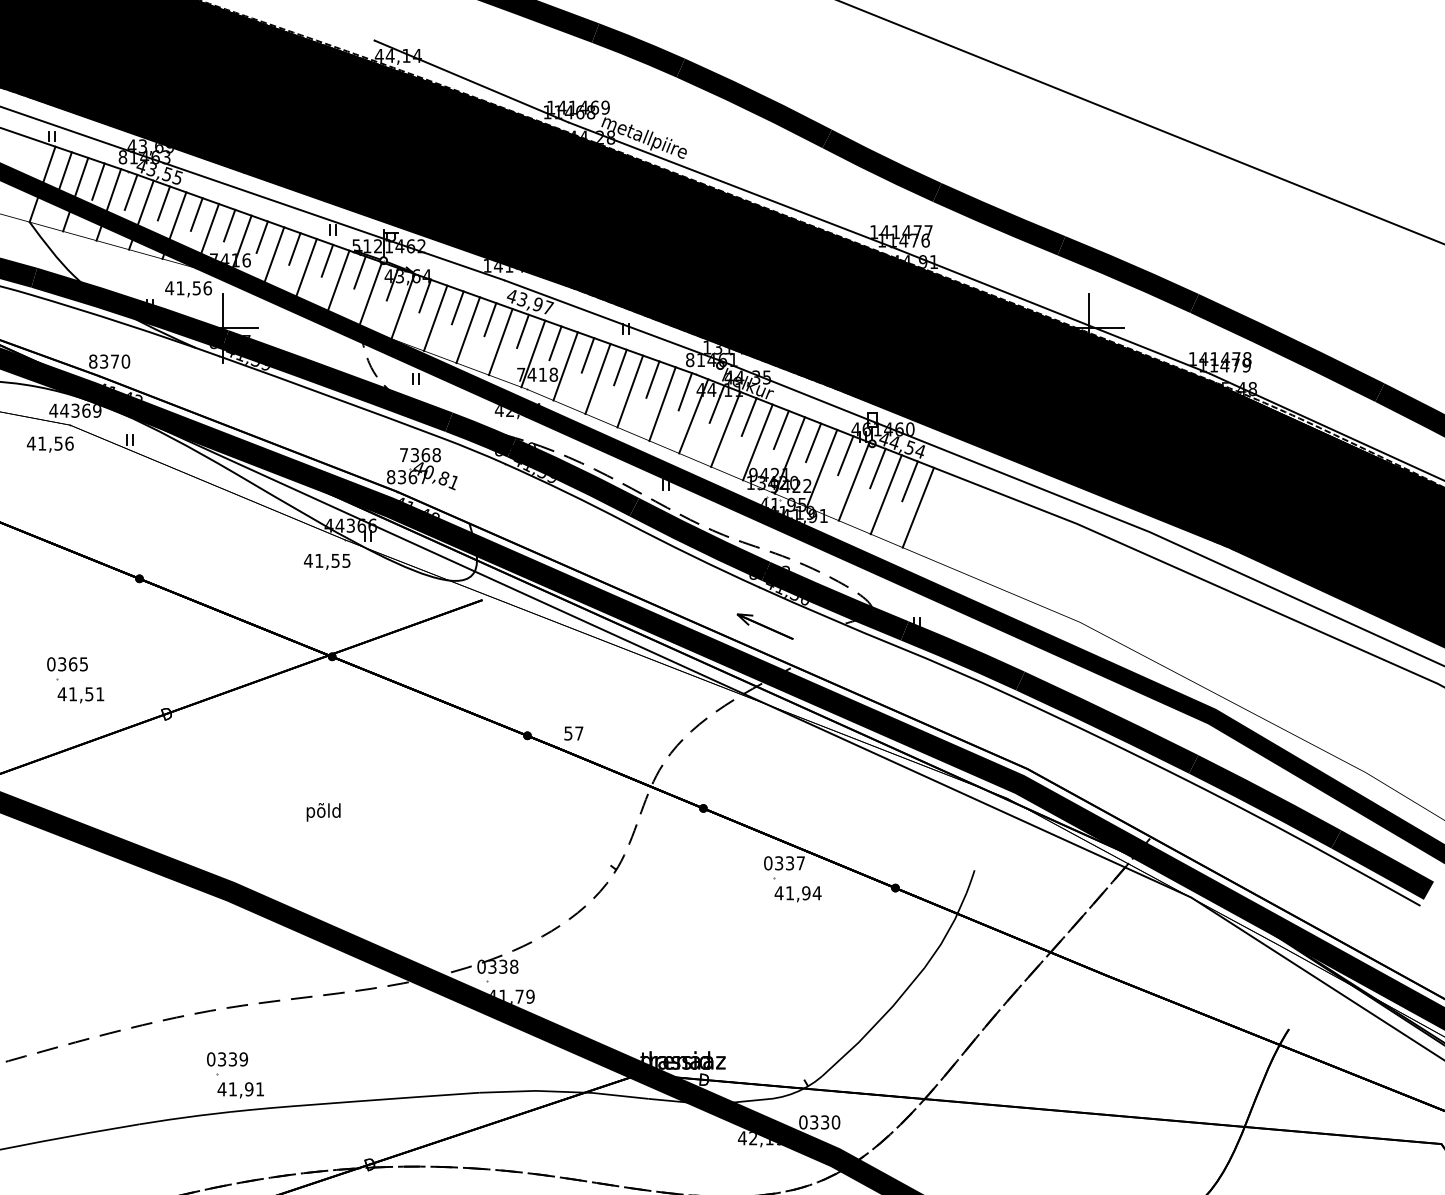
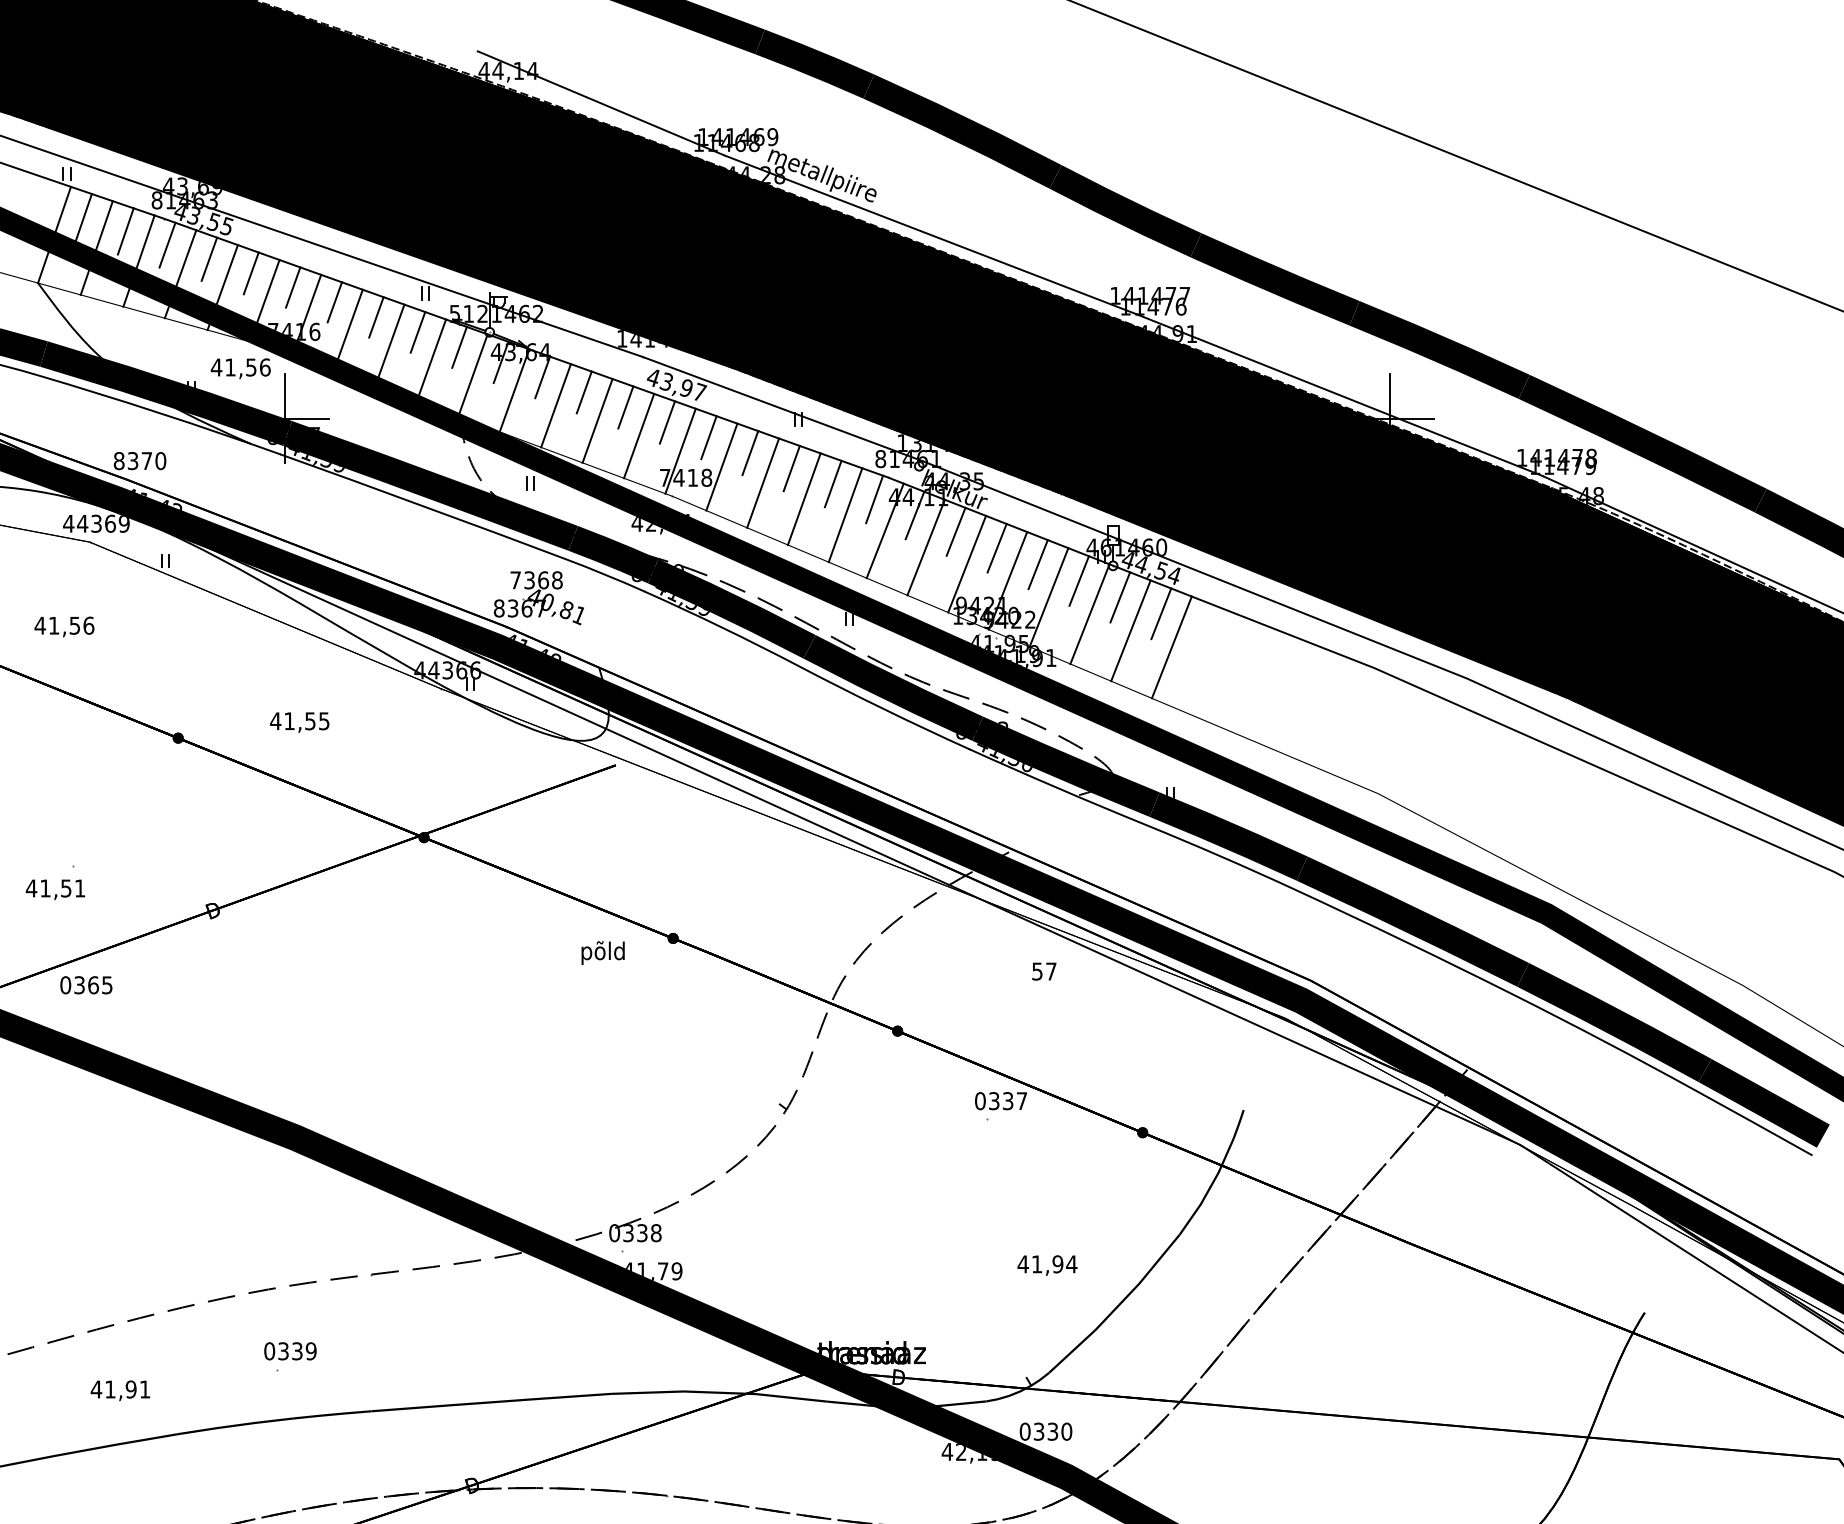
text: (50, 444) -> (64, 626), moved
text: (327, 561) -> (299, 722), moved
part: (765, 626) -> (976, 798), removed
text: (67, 664) -> (86, 985), moved
text: (80, 695) -> (55, 889), moved
text: (573, 733) -> (1044, 971), moved
text: (323, 811) -> (602, 952), moved
text: (798, 894) -> (1047, 1265), moved
text: (240, 1090) -> (119, 1390), moved

